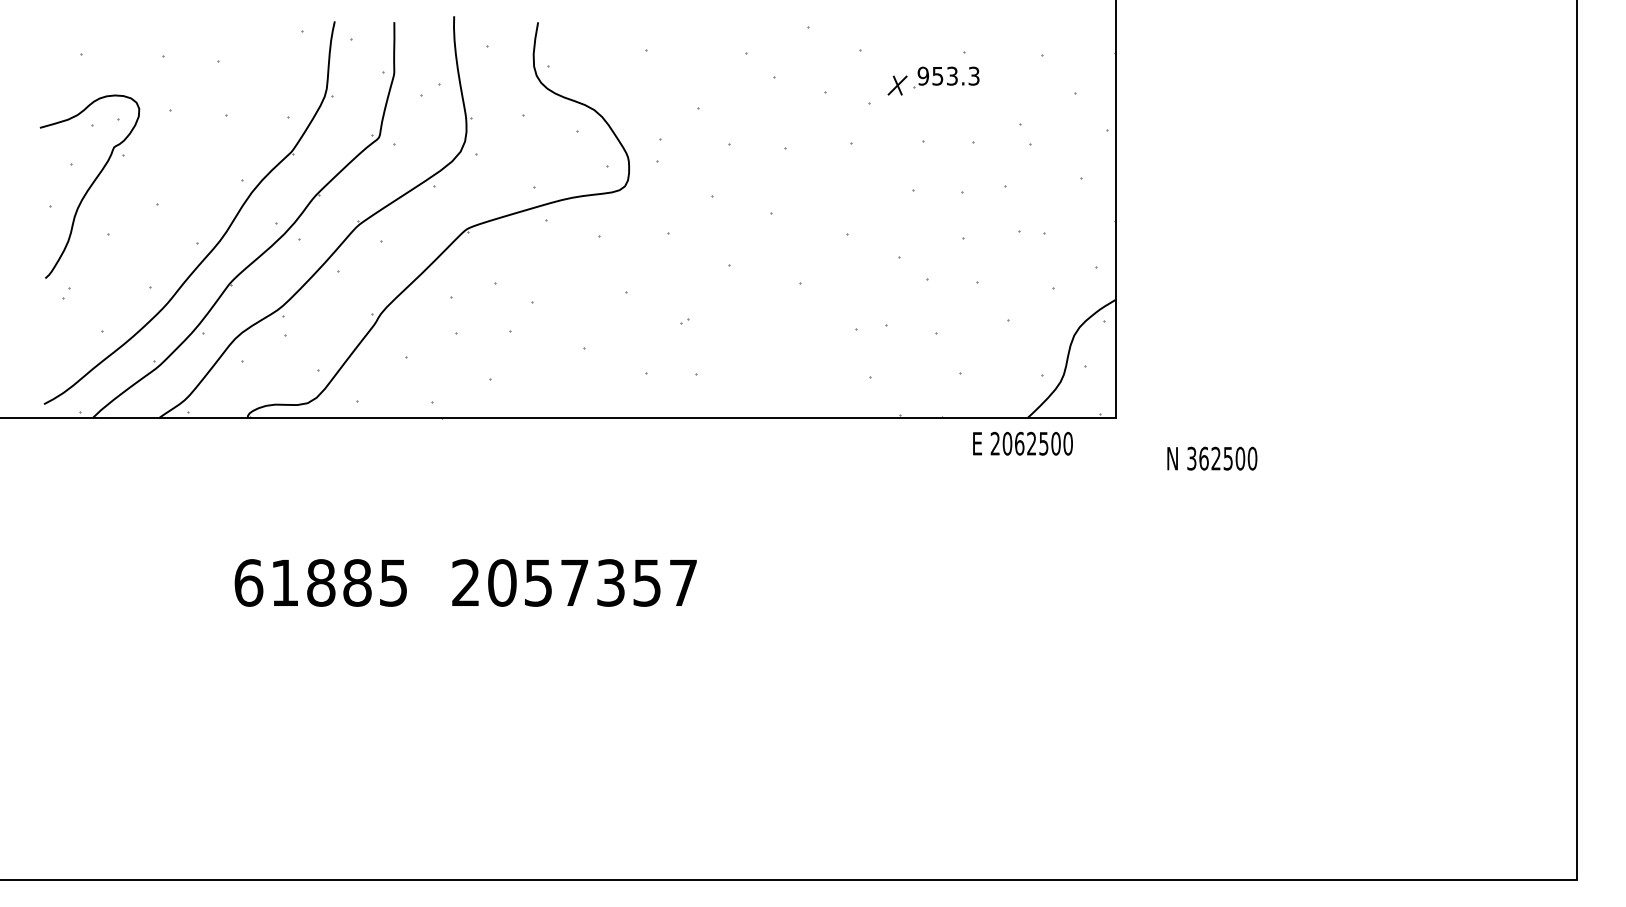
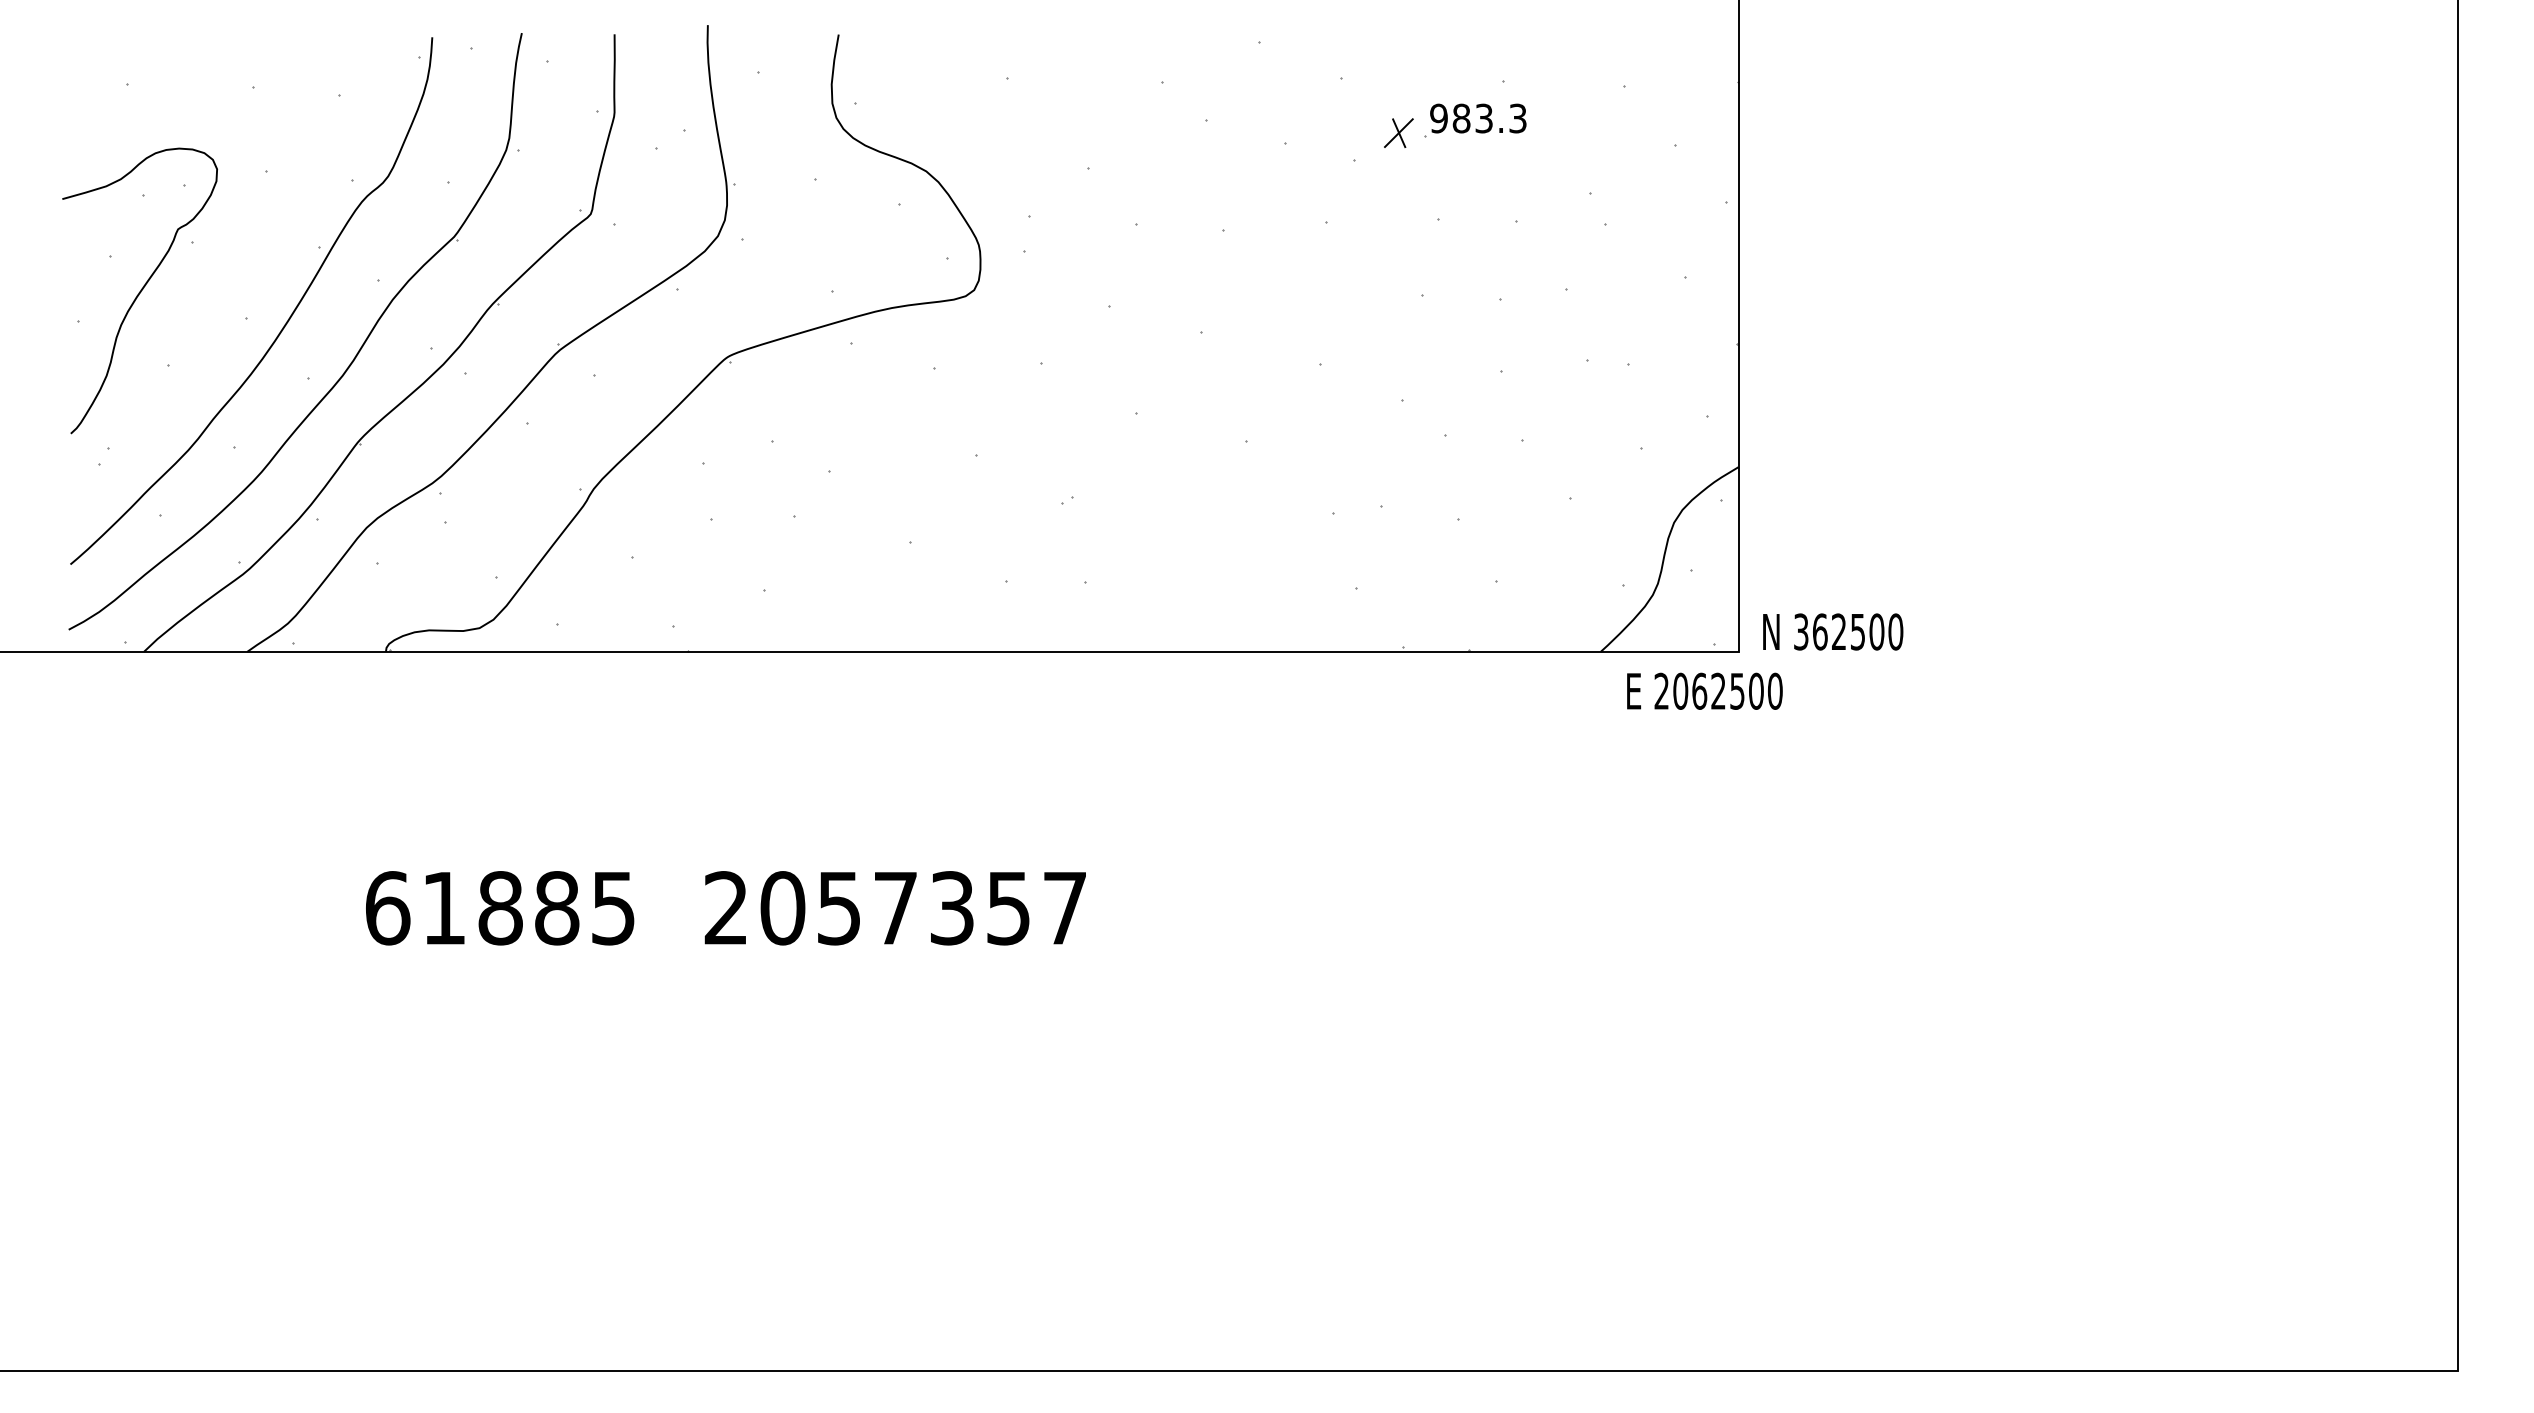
text: (937, 75) -> (1461, 117), 953.3 -> 983.3
part: (182, 207) -> (284, 323), added
text: (1022, 443) -> (1704, 690), moved
text: (1212, 458) -> (1833, 631), moved

